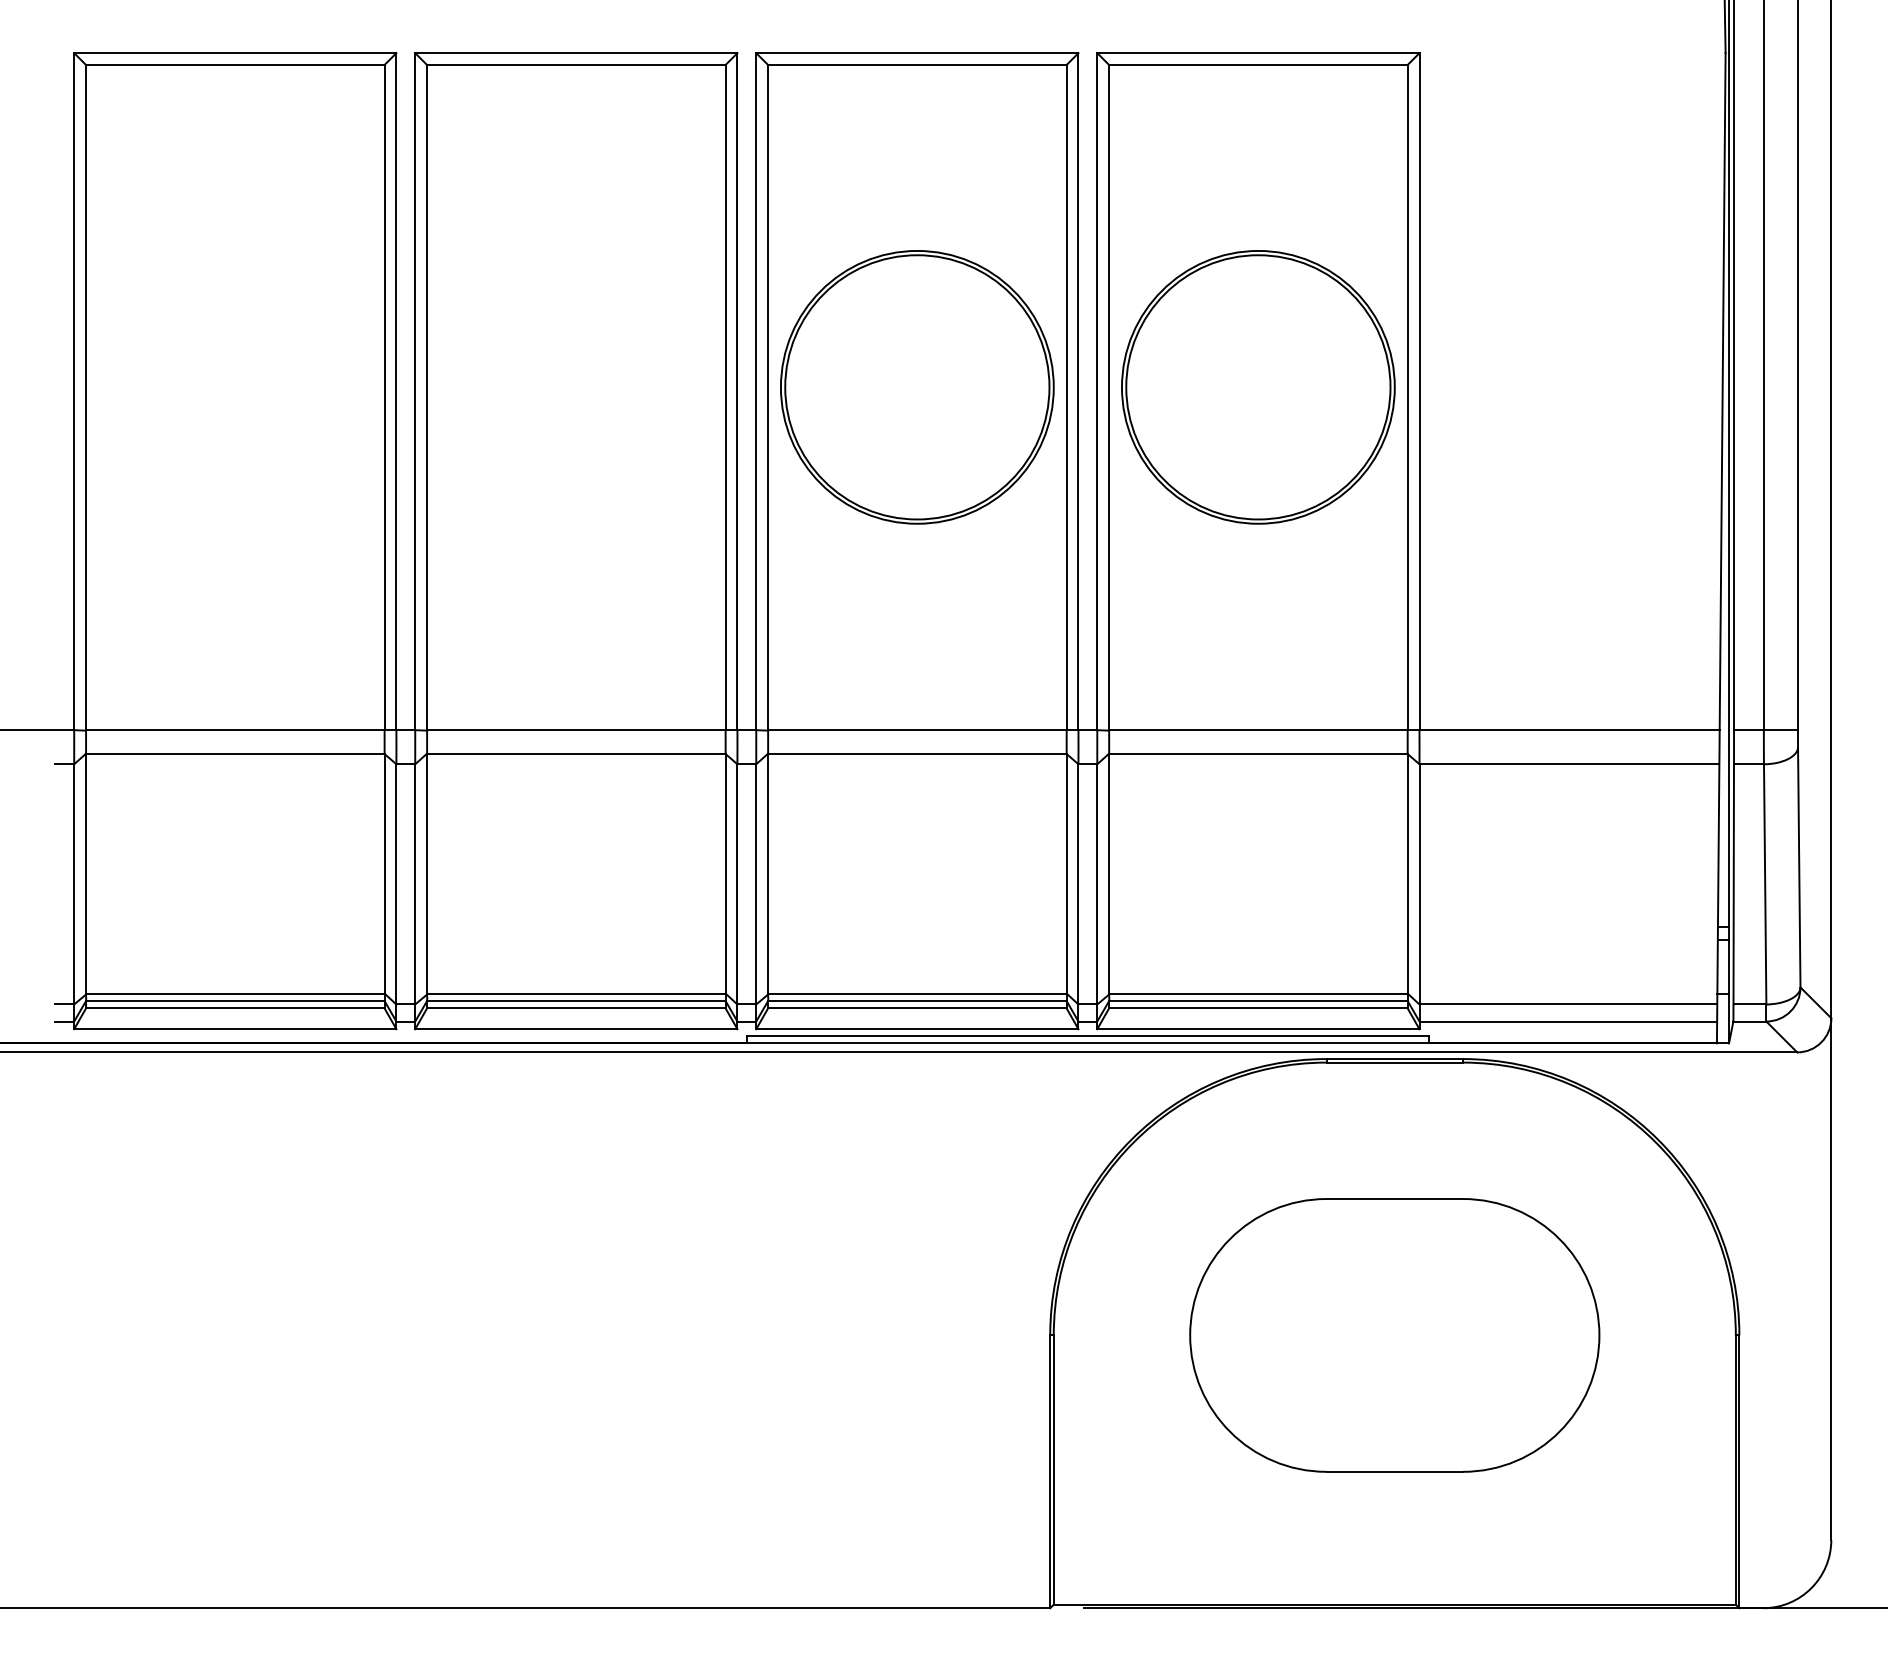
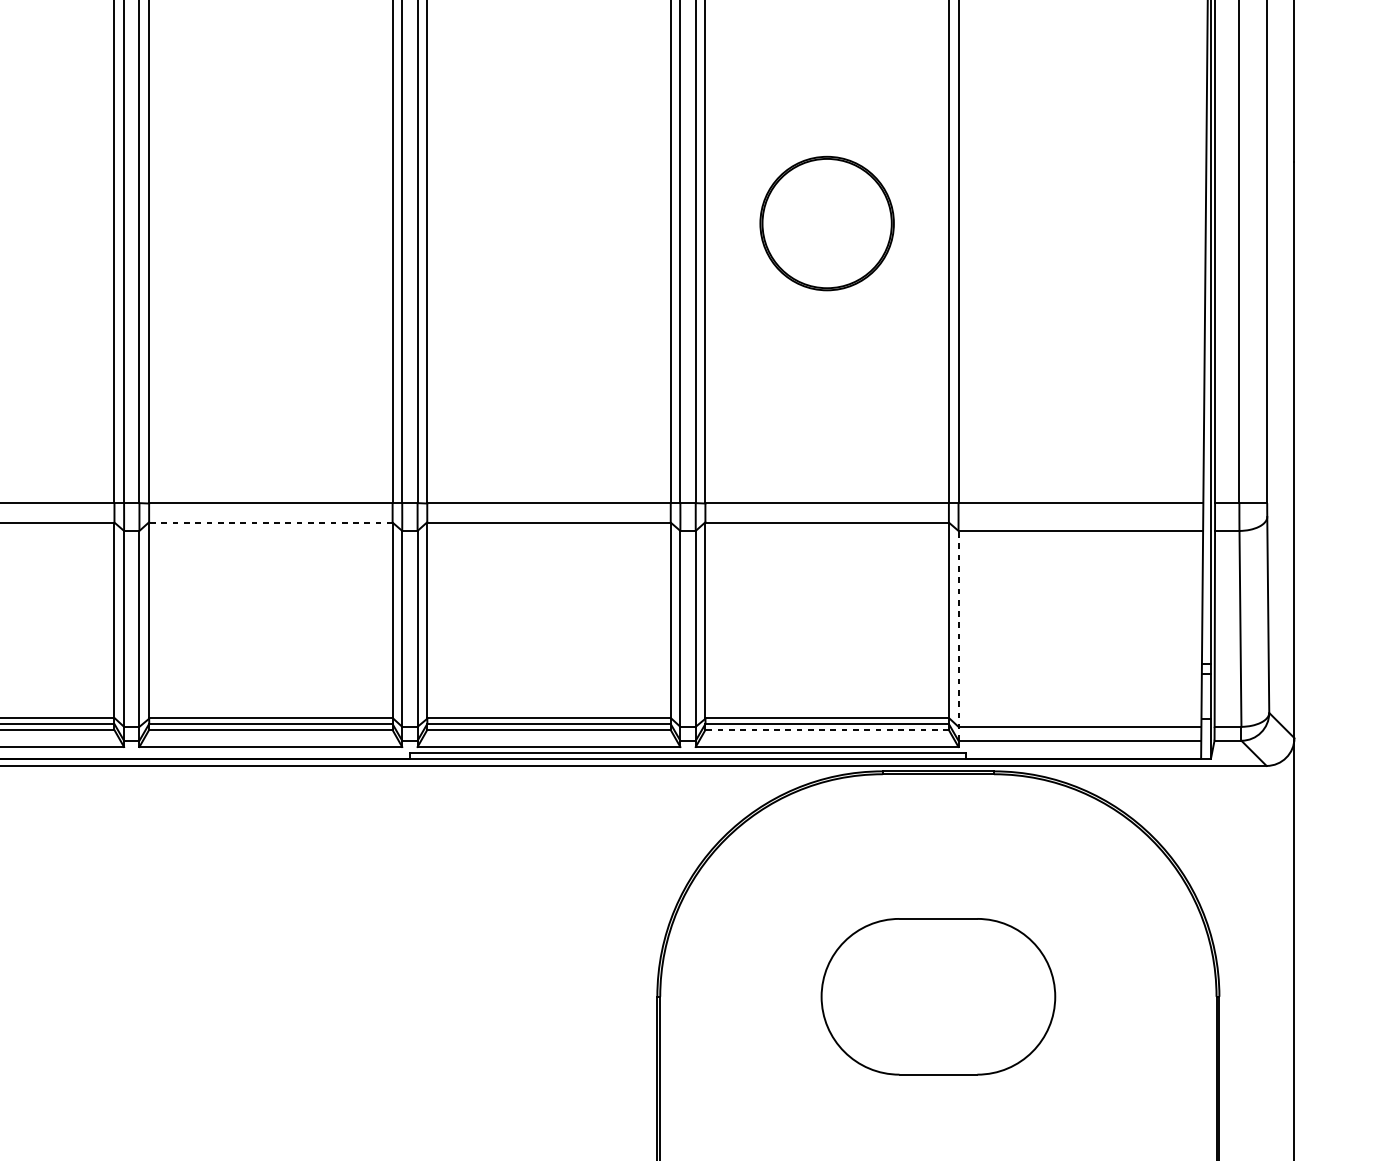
part: (917, 387) -> (549, 223), removed
part: (1258, 387) -> (827, 223), size x0.6
line: (575, 754) -> (270, 522), solid -> dashed
line: (1419, 892) -> (958, 635), solid -> dashed
line: (1257, 1008) -> (826, 730), solid -> dashed
part: (1394, 1335) -> (938, 996), size x0.7

